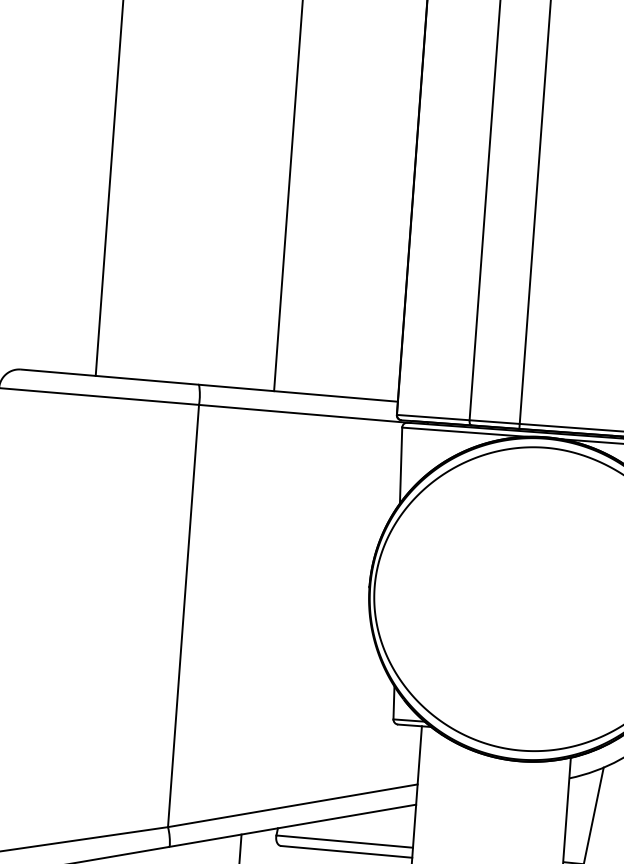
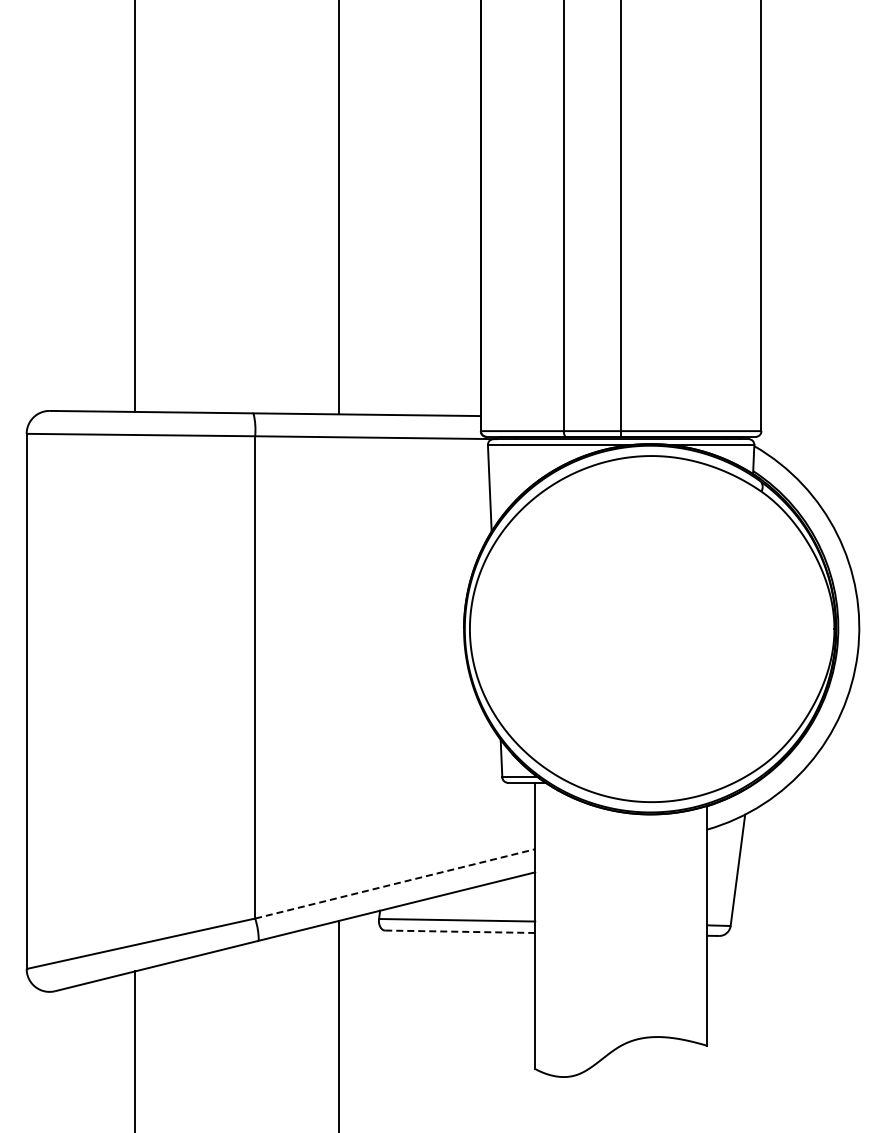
line: (293, 805) -> (395, 883), solid -> dashed
line: (346, 851) -> (459, 931), solid -> dashed

